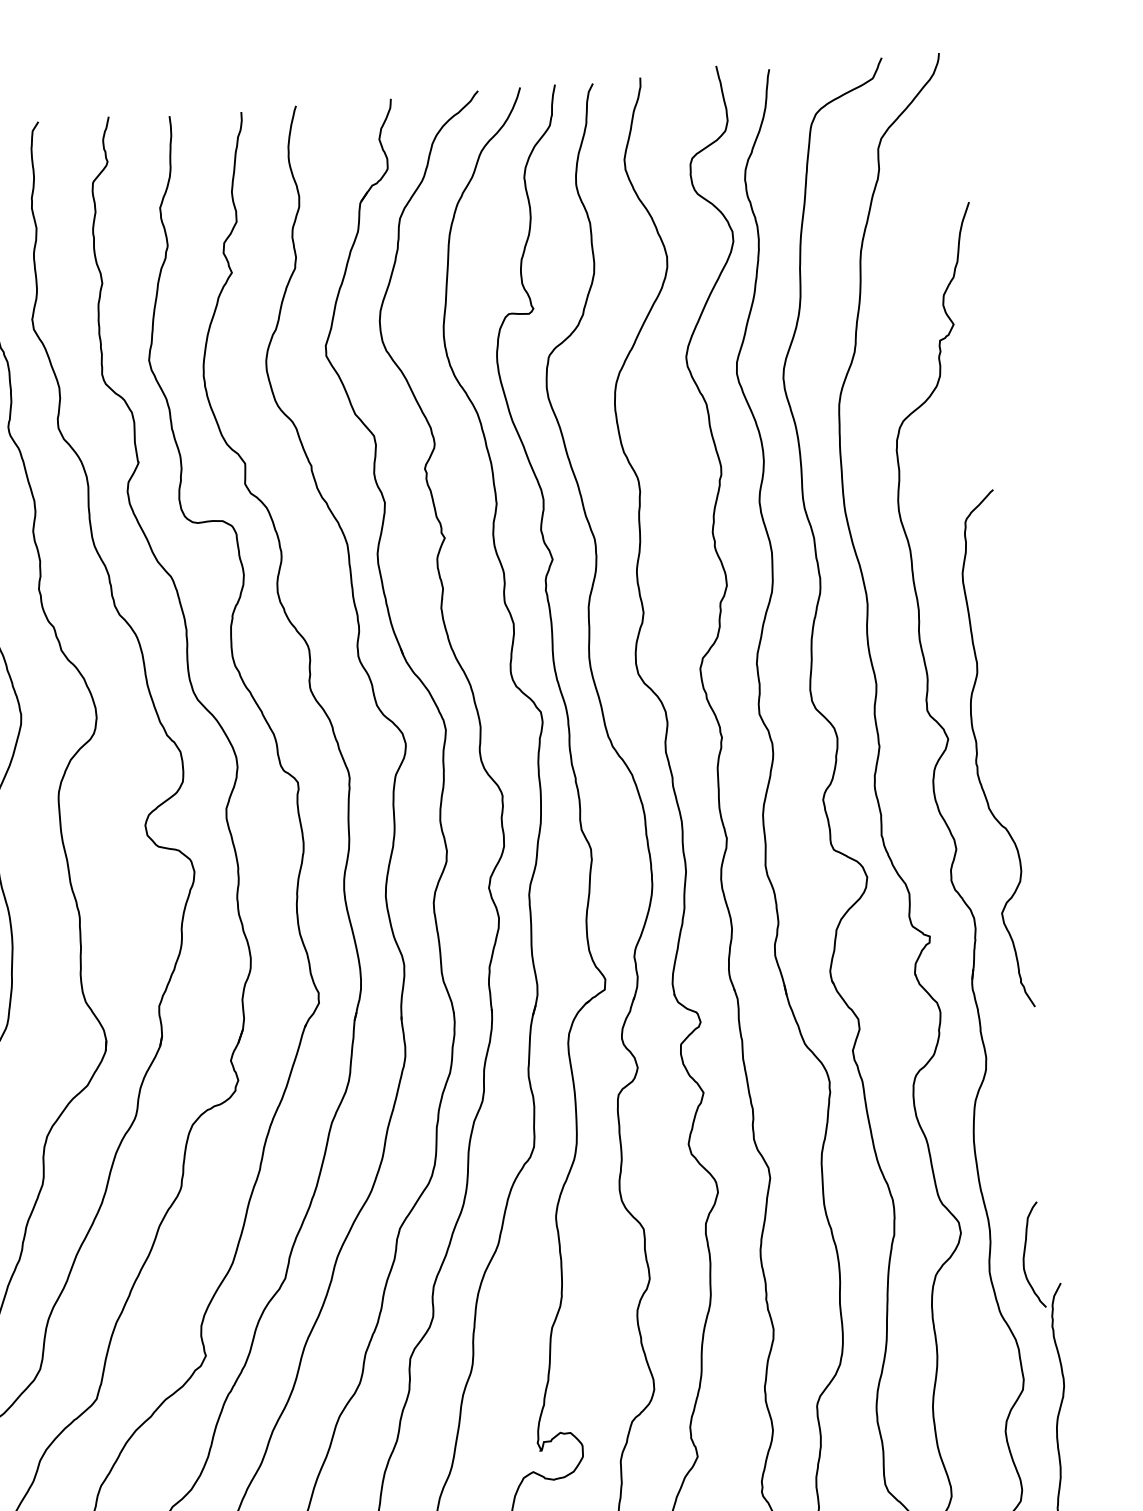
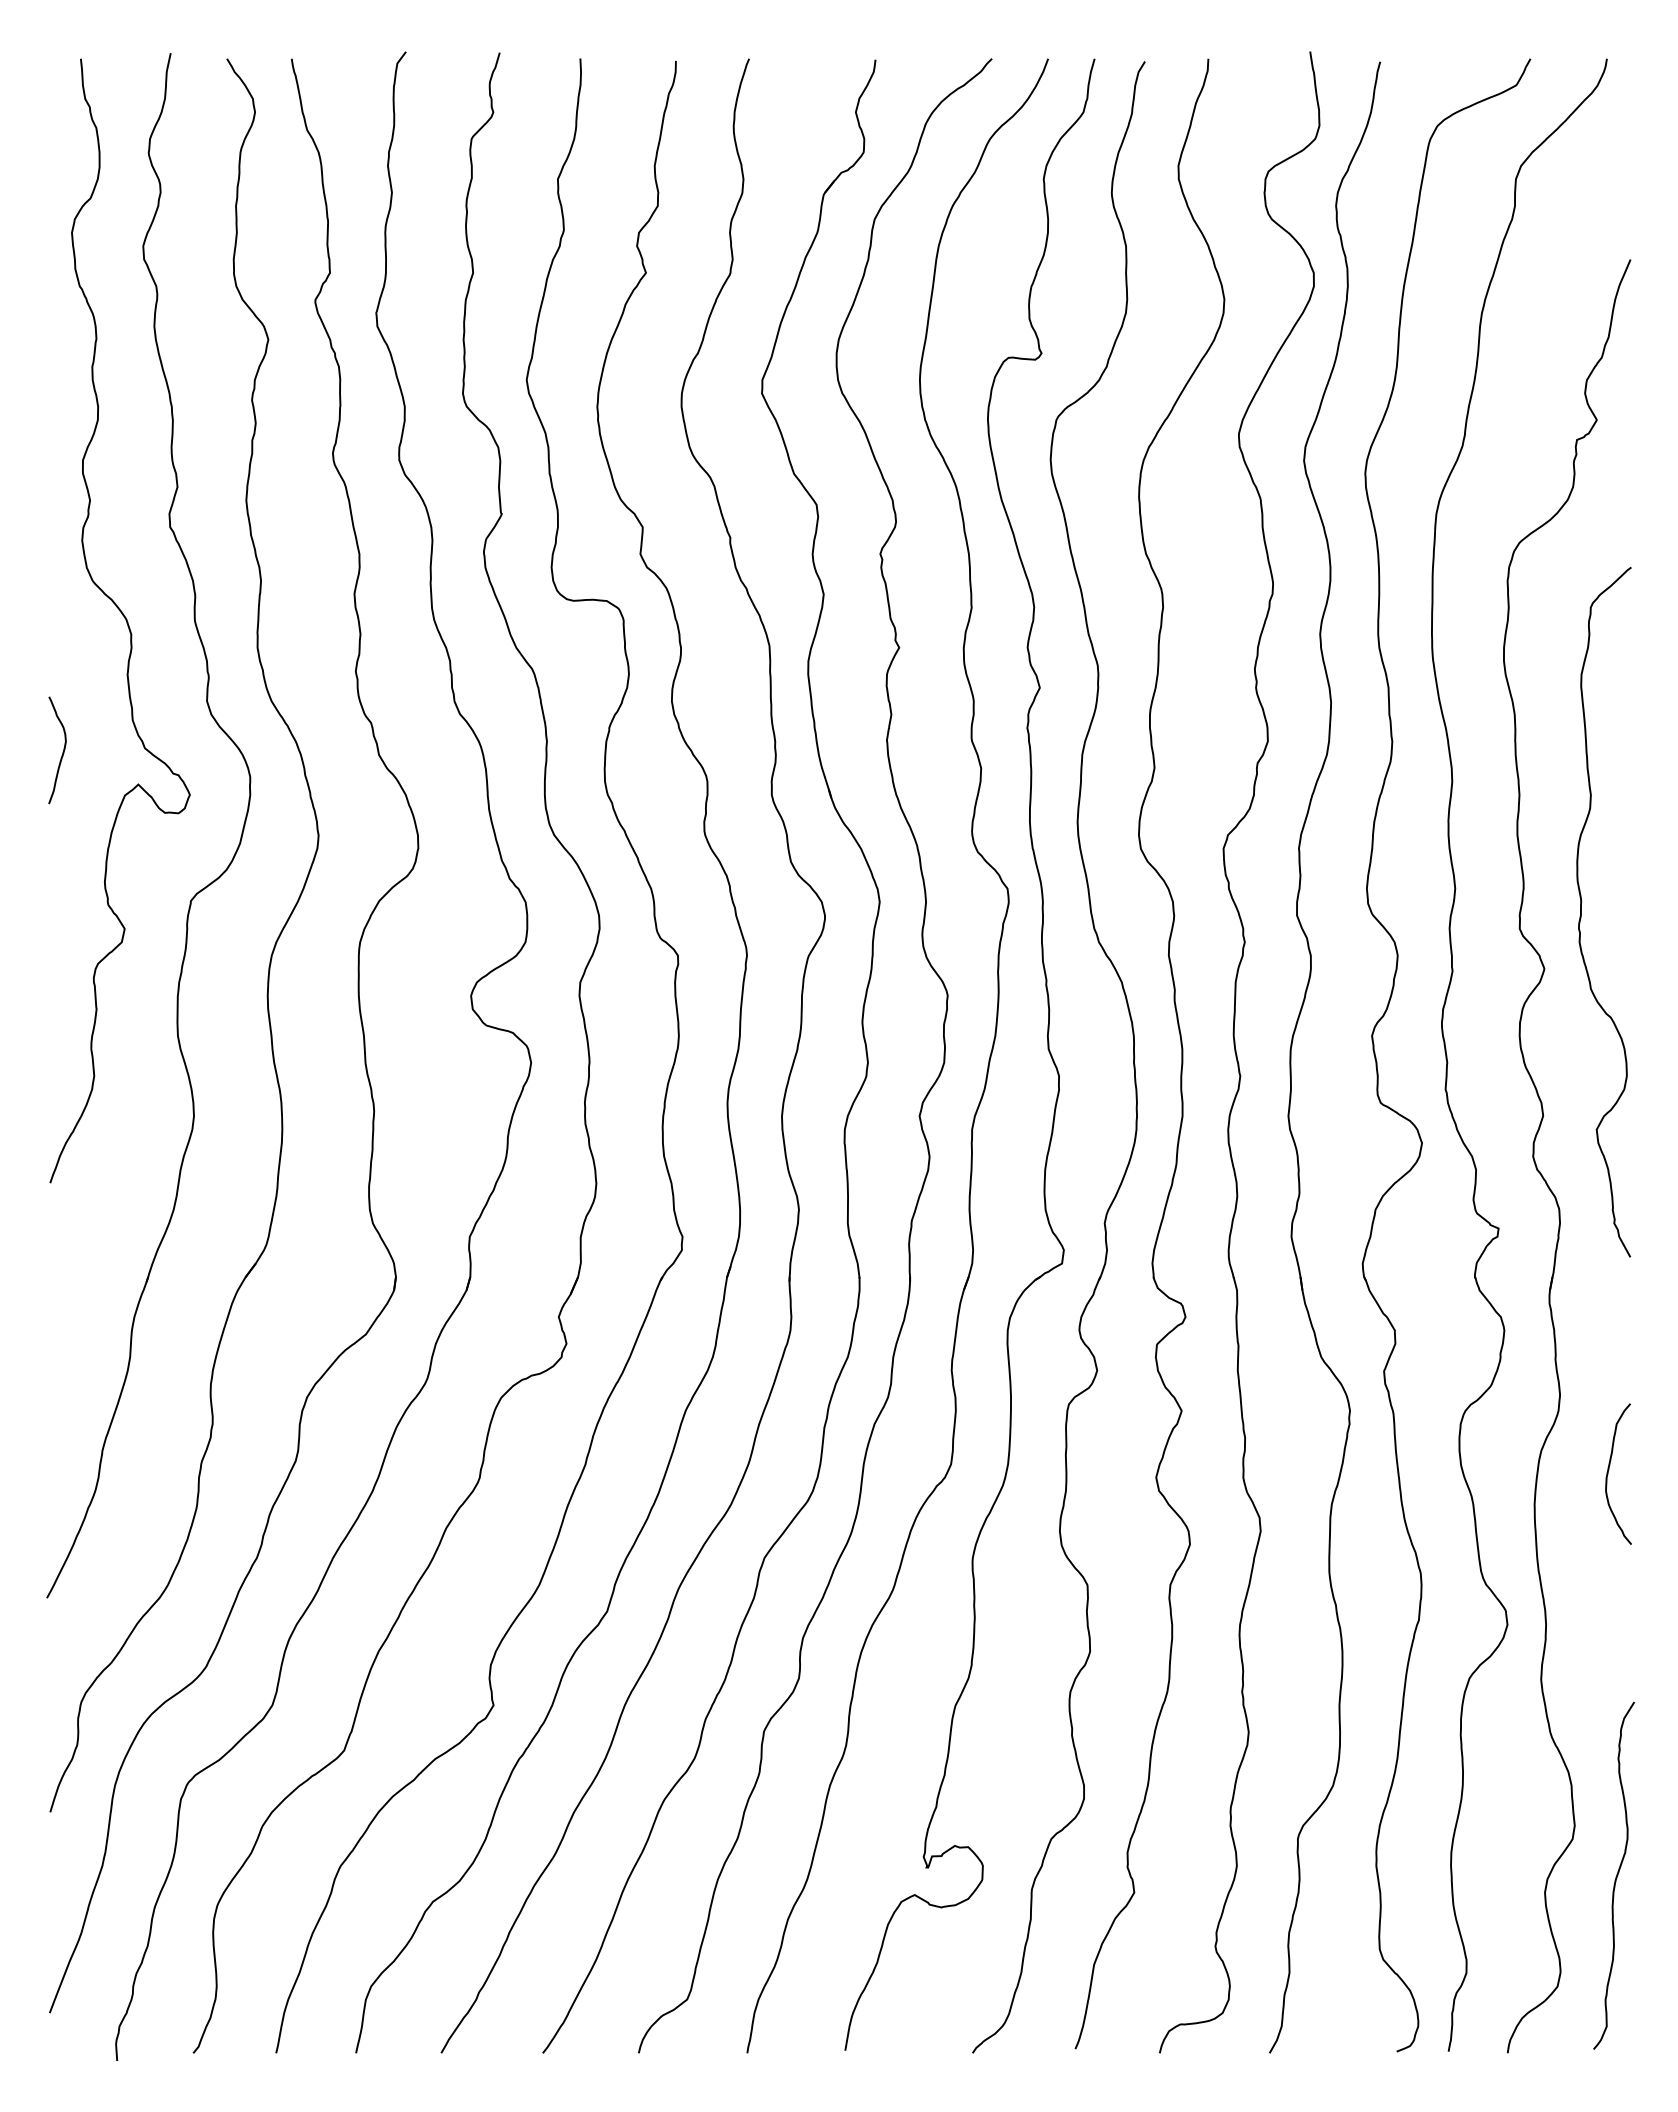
curve: (977, 751) -> (1581, 912), moved
curve: (1025, 1253) -> (1609, 1470), moved

